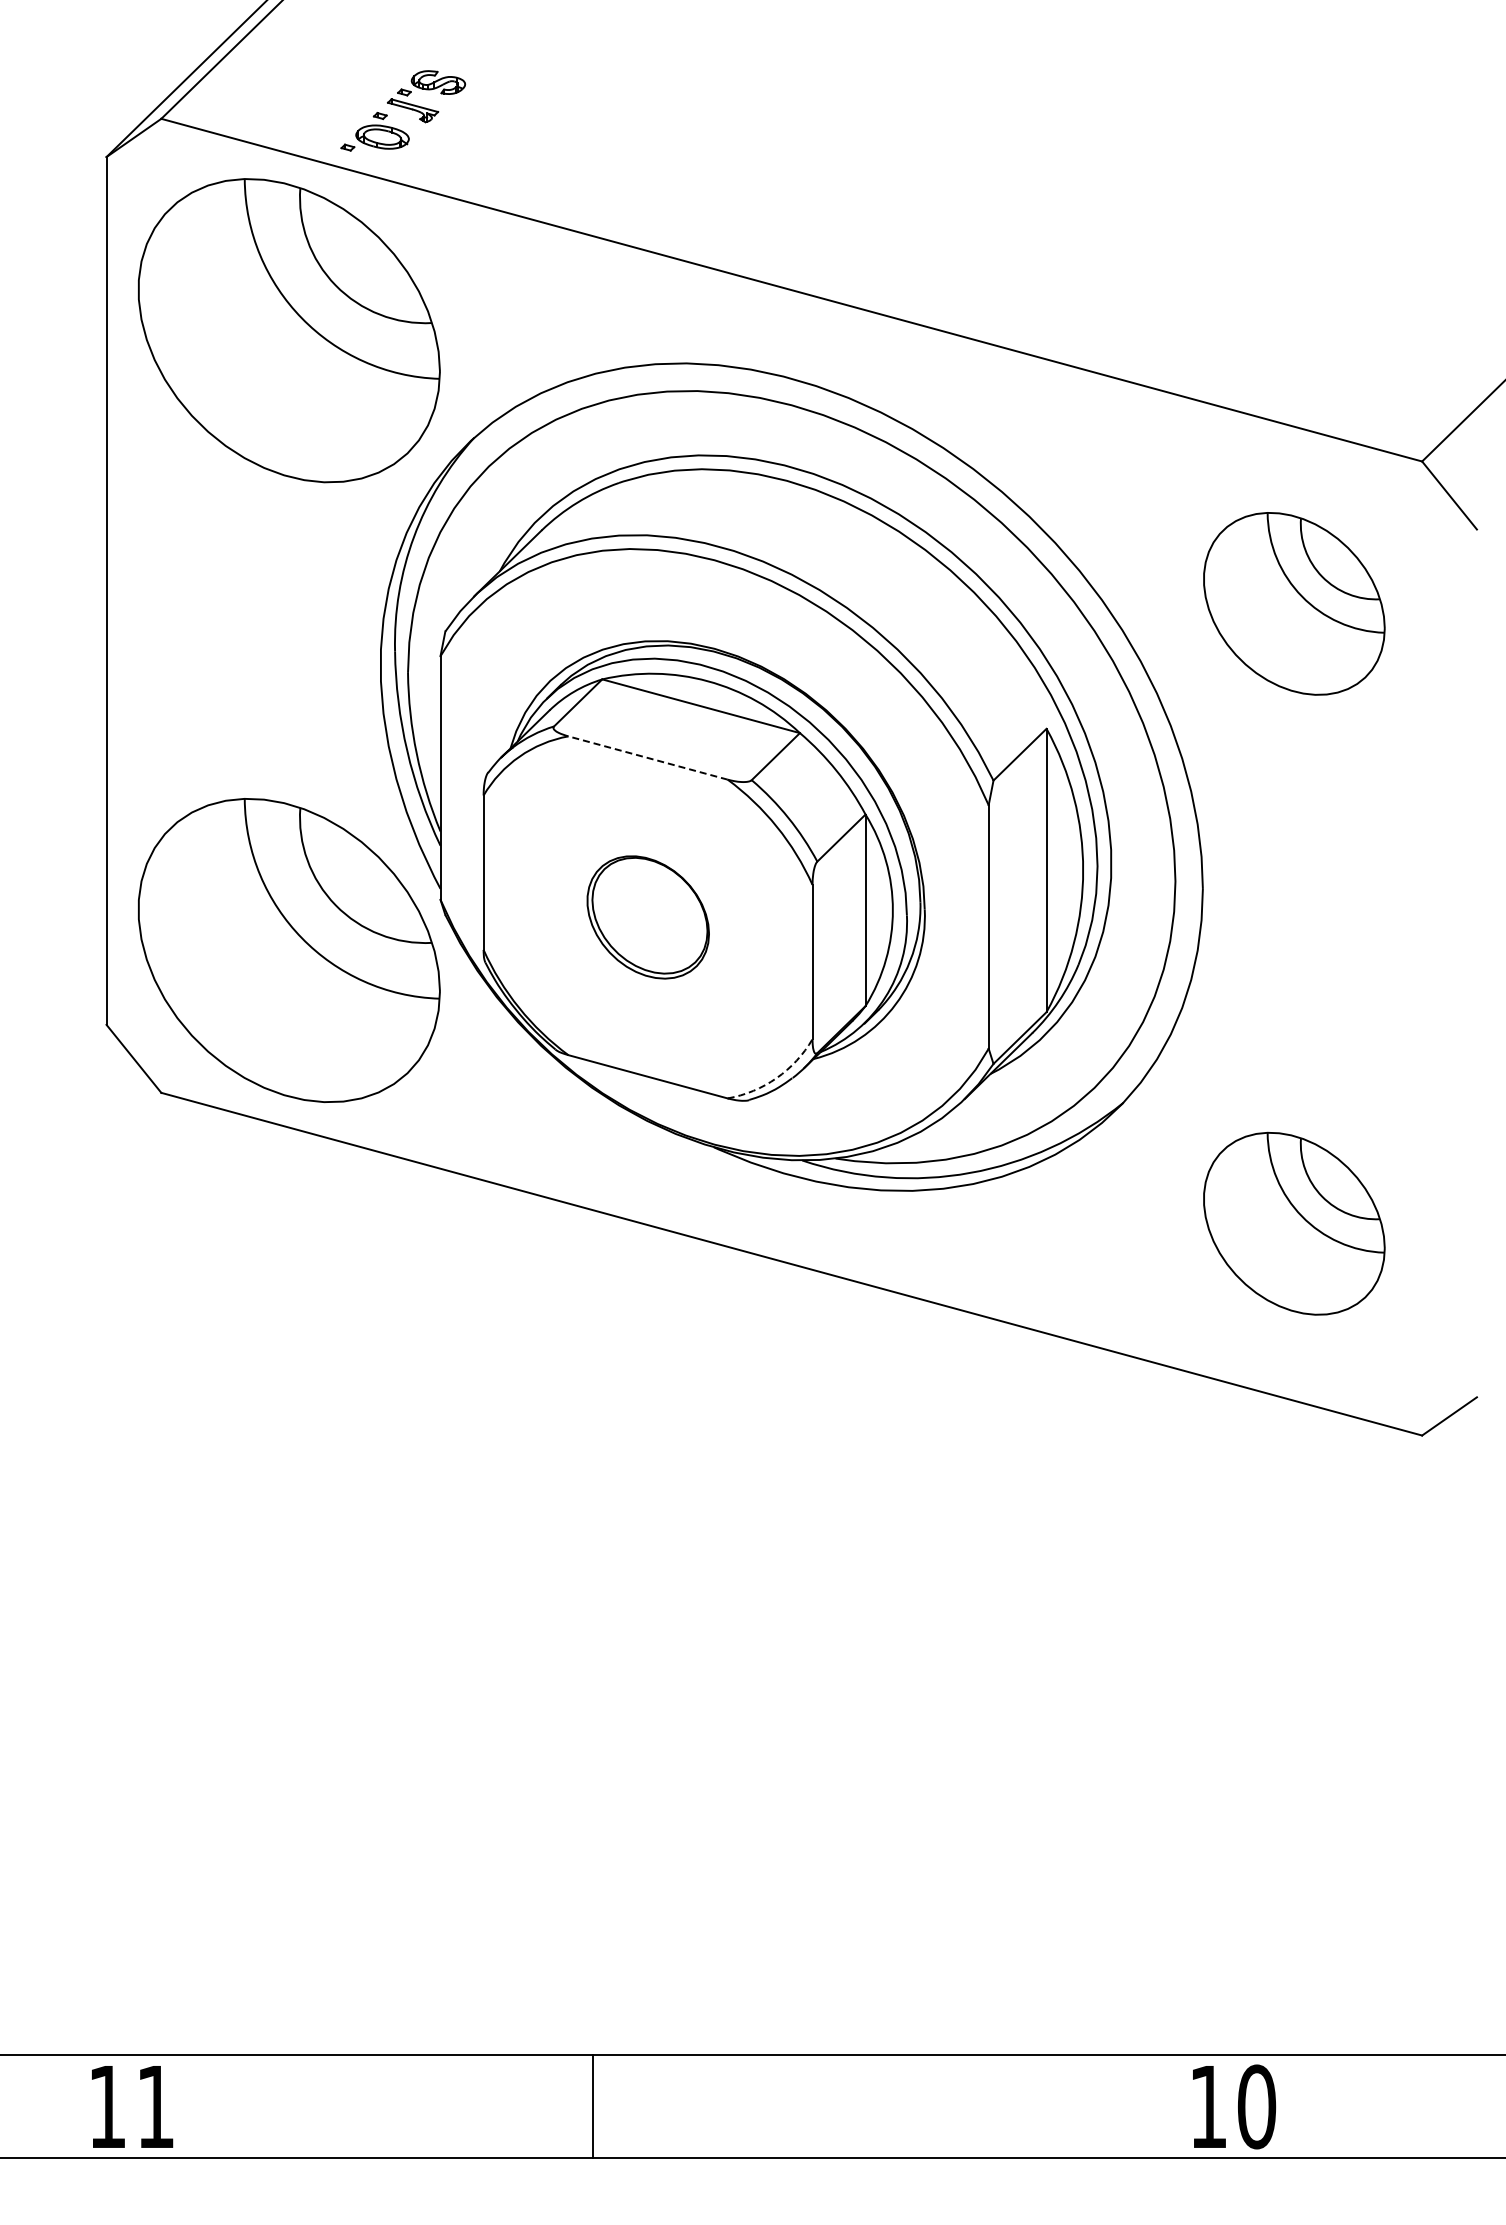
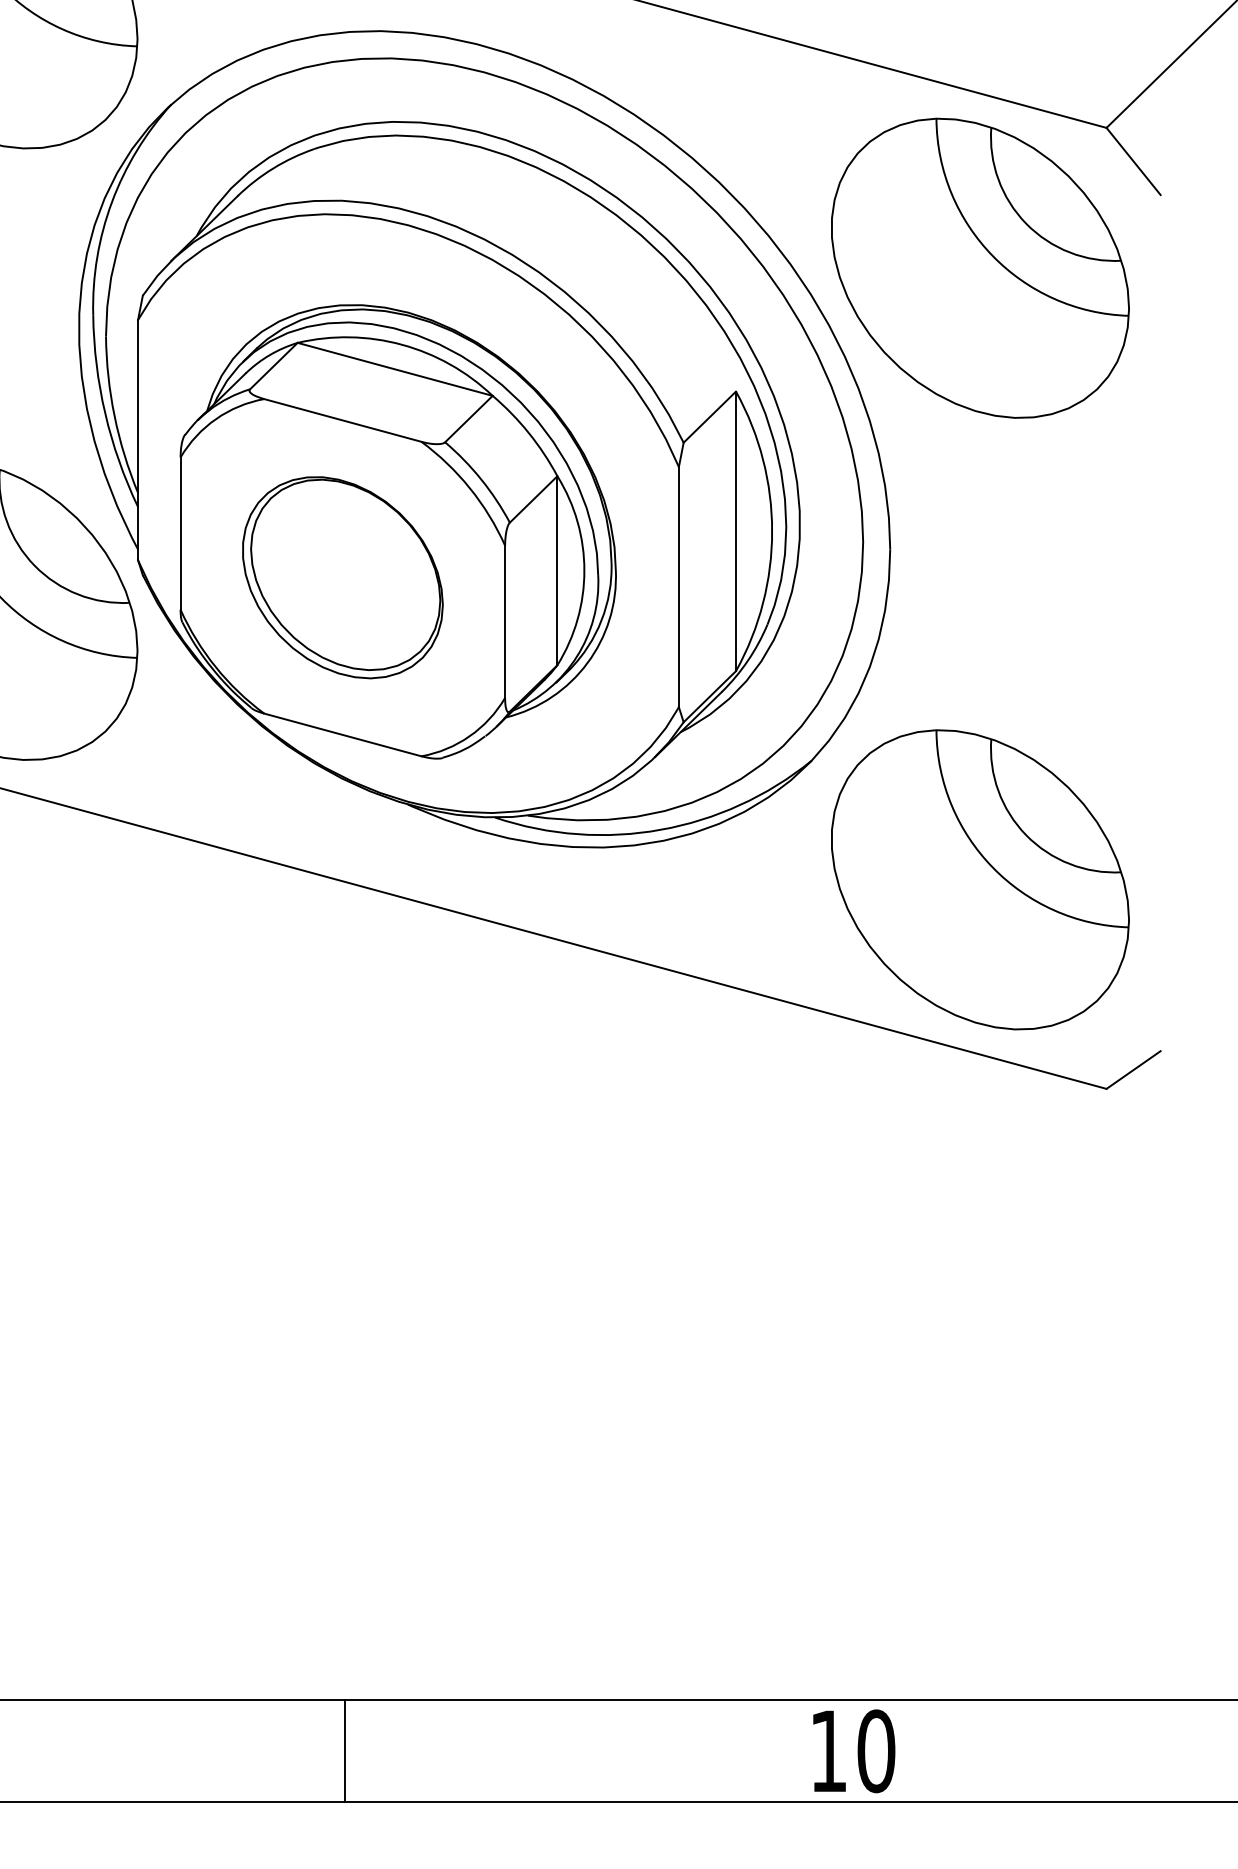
part: (1294, 603) -> (980, 268), size x1.67
line: (648, 758) -> (343, 420), dashed -> solid
part: (648, 917) -> (343, 577), size x1.67
arc: (776, 1078) -> (469, 736), dashed -> solid
part: (1294, 1223) -> (980, 879), size x1.67
line: (593, 2106) -> (345, 1750), moved
text: (1234, 2106) -> (854, 1750), moved

